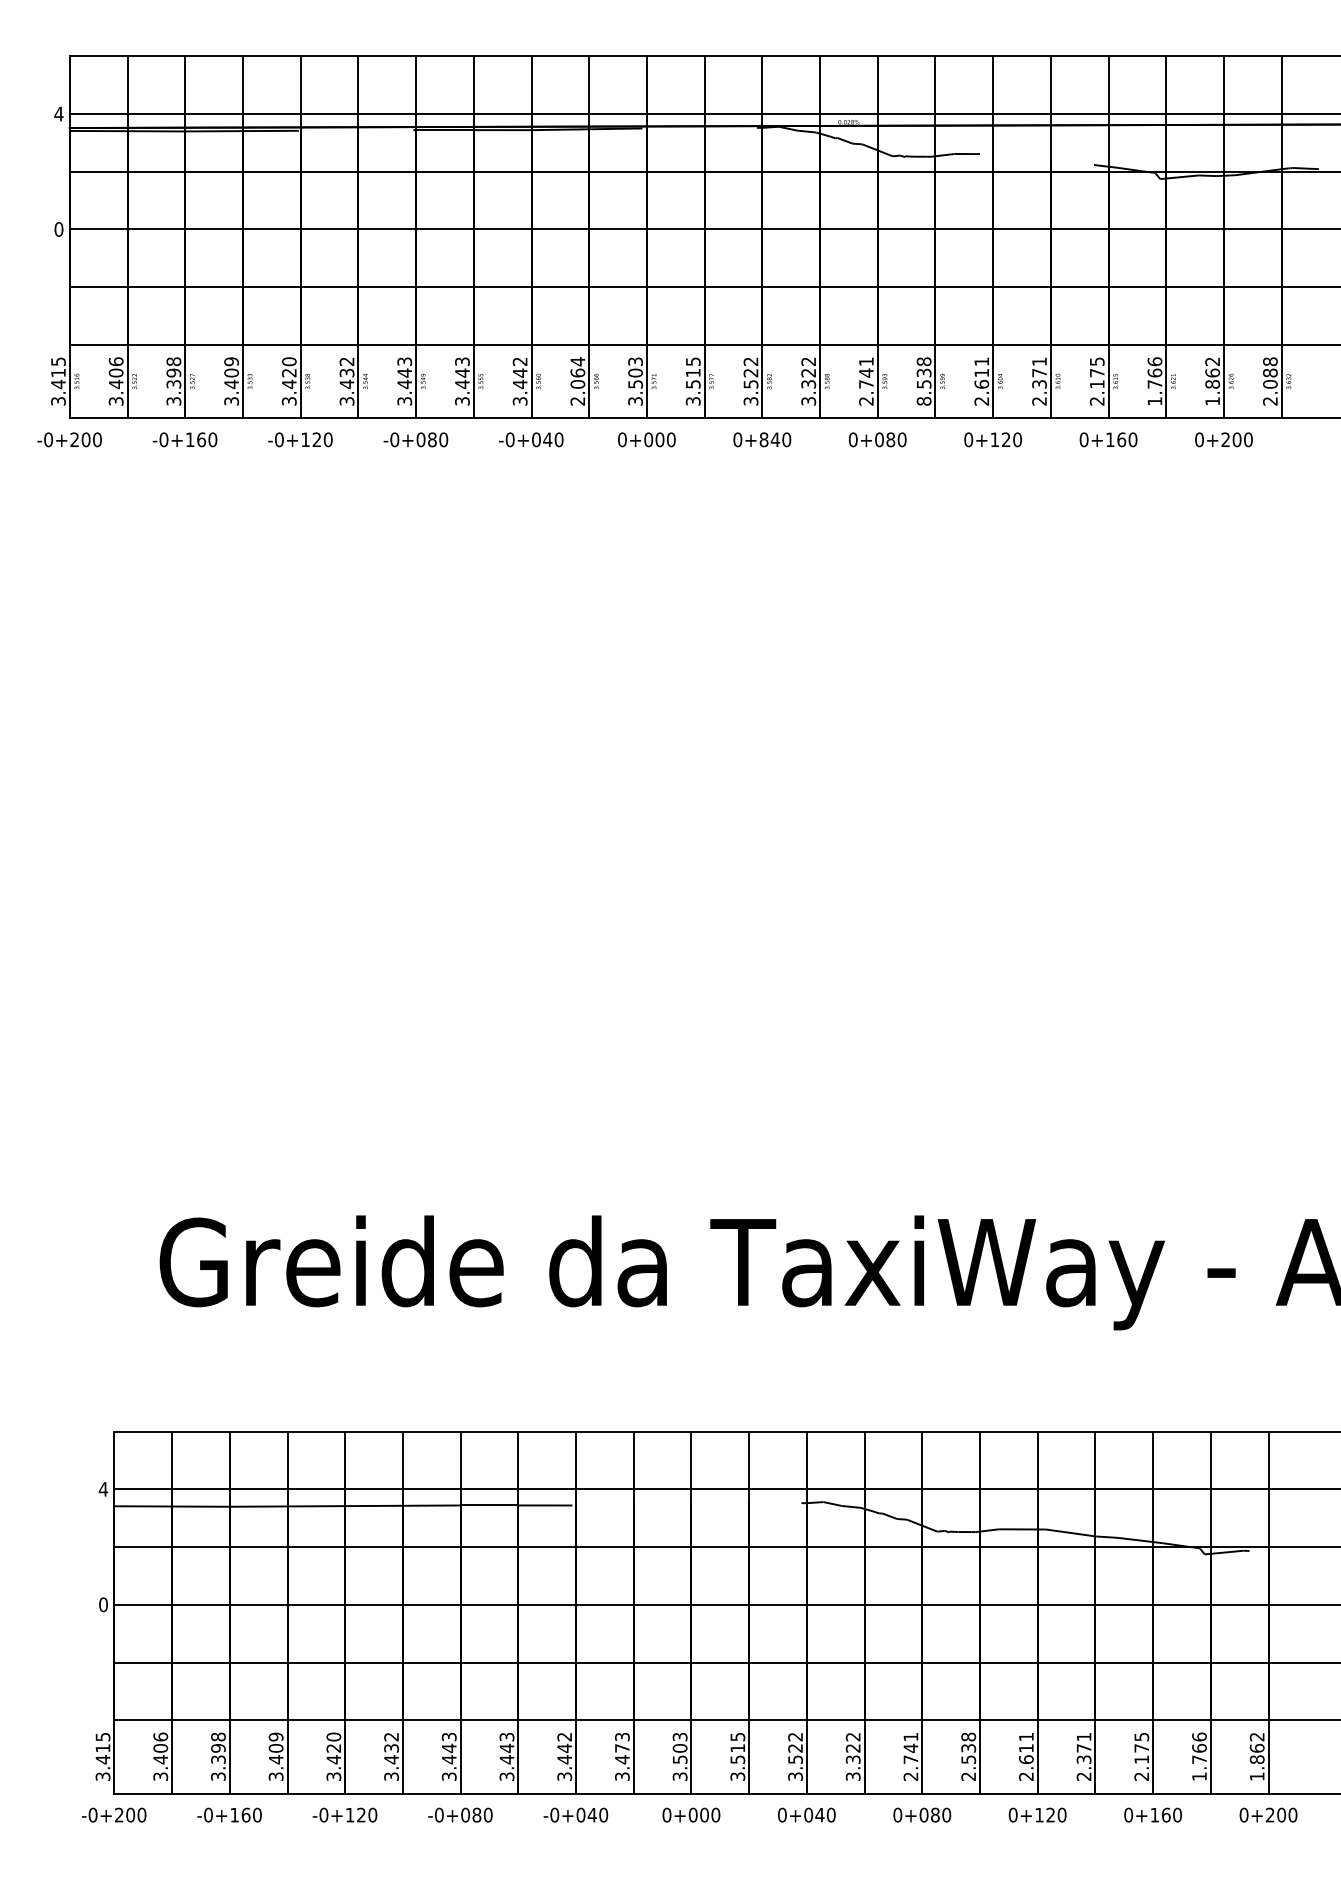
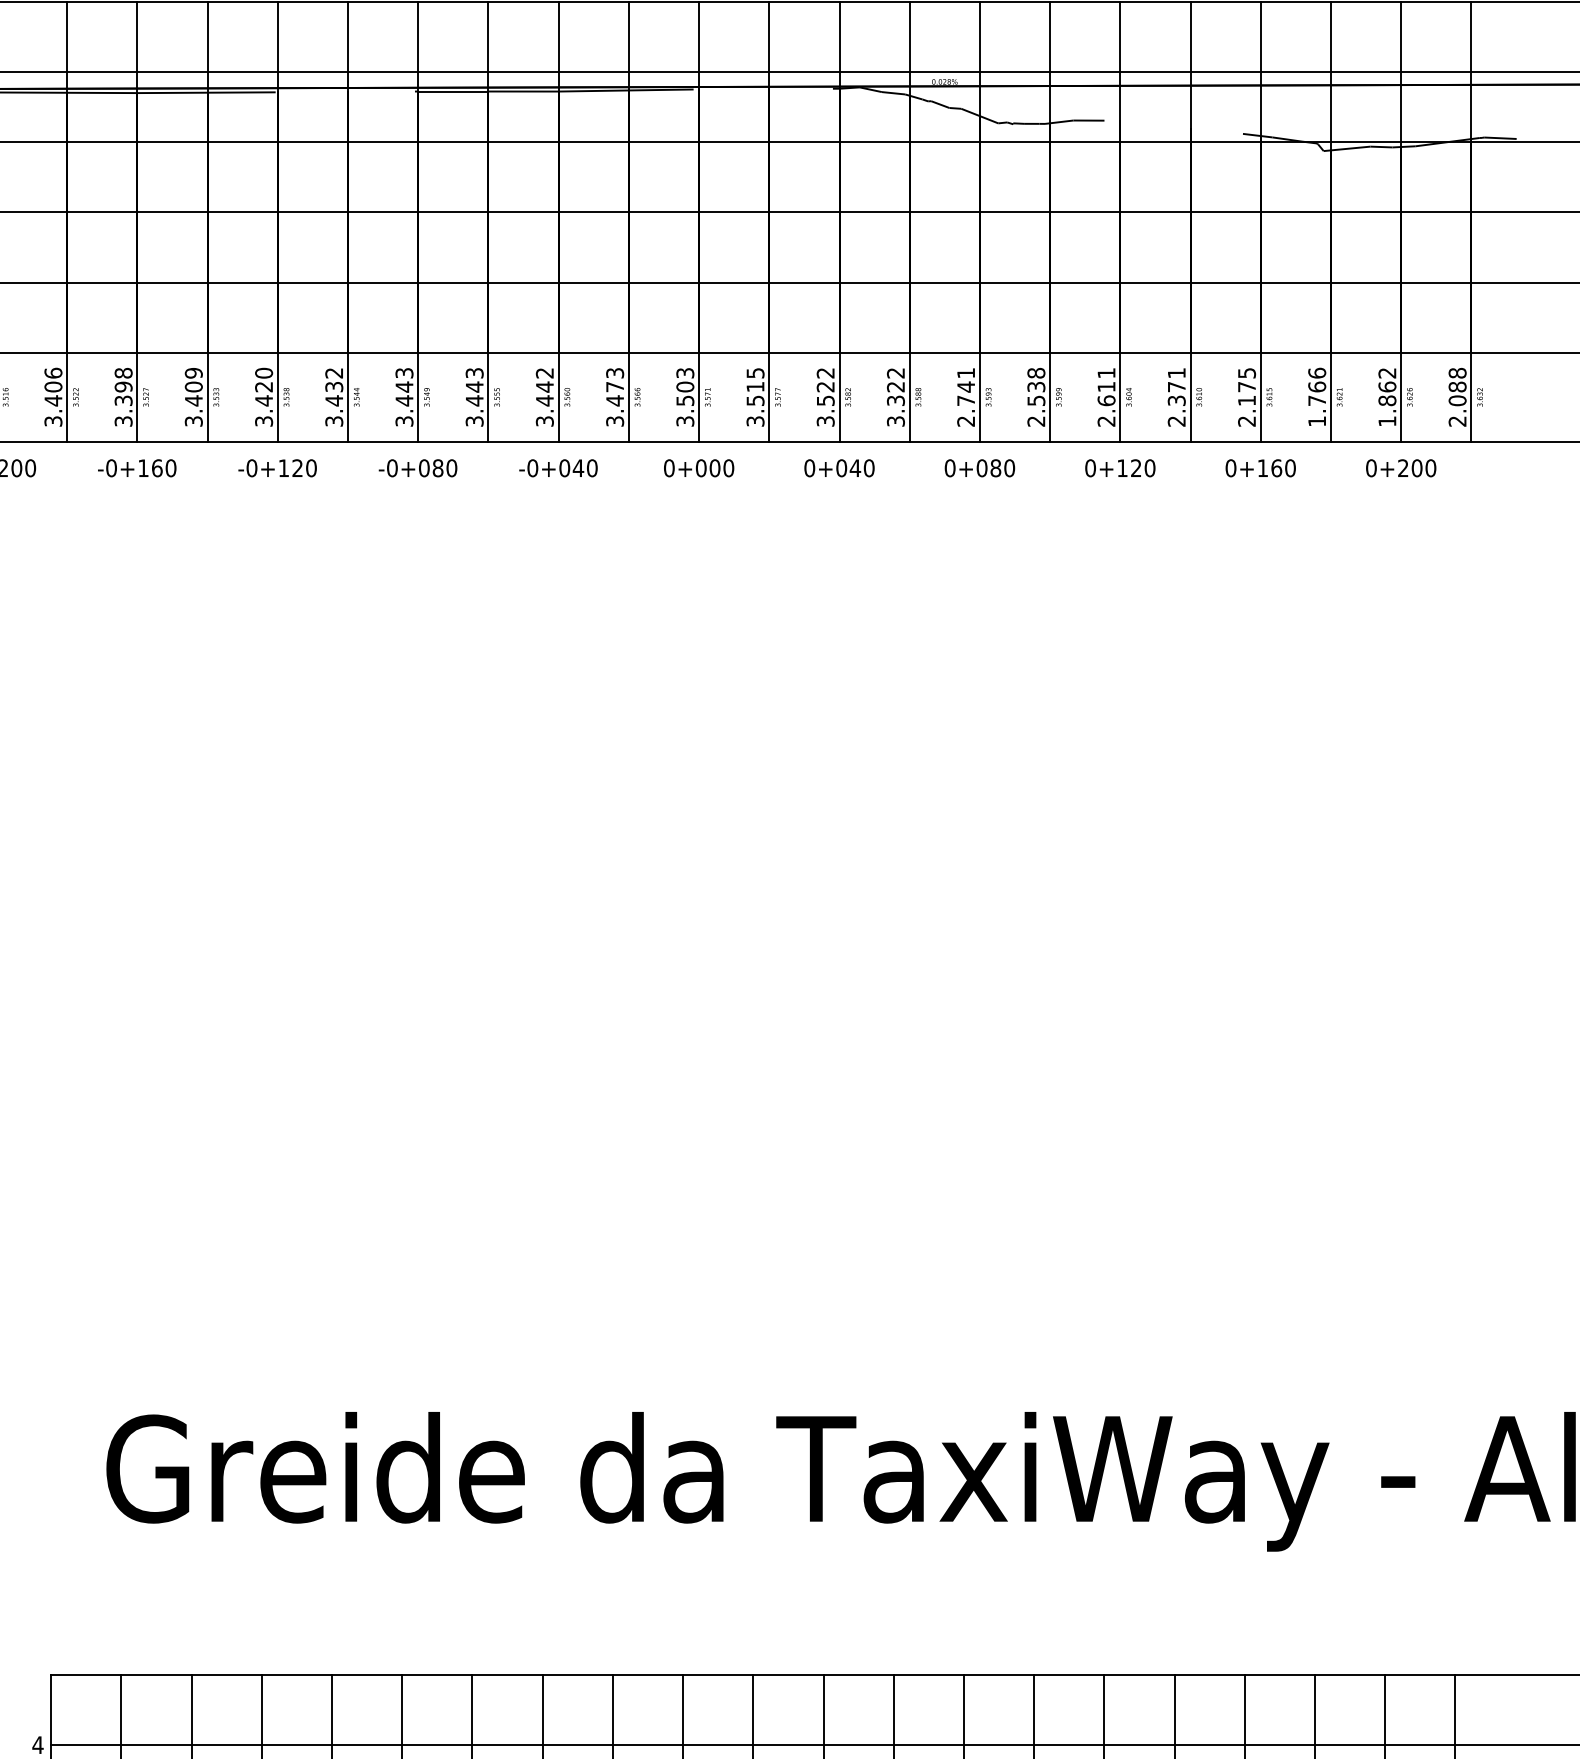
text: (577, 381) -> (614, 397), 2.064 -> 3.473
text: (923, 401) -> (1035, 421), 8.538 -> 2.538
text: (763, 439) -> (840, 467), 0+840 -> 0+040

